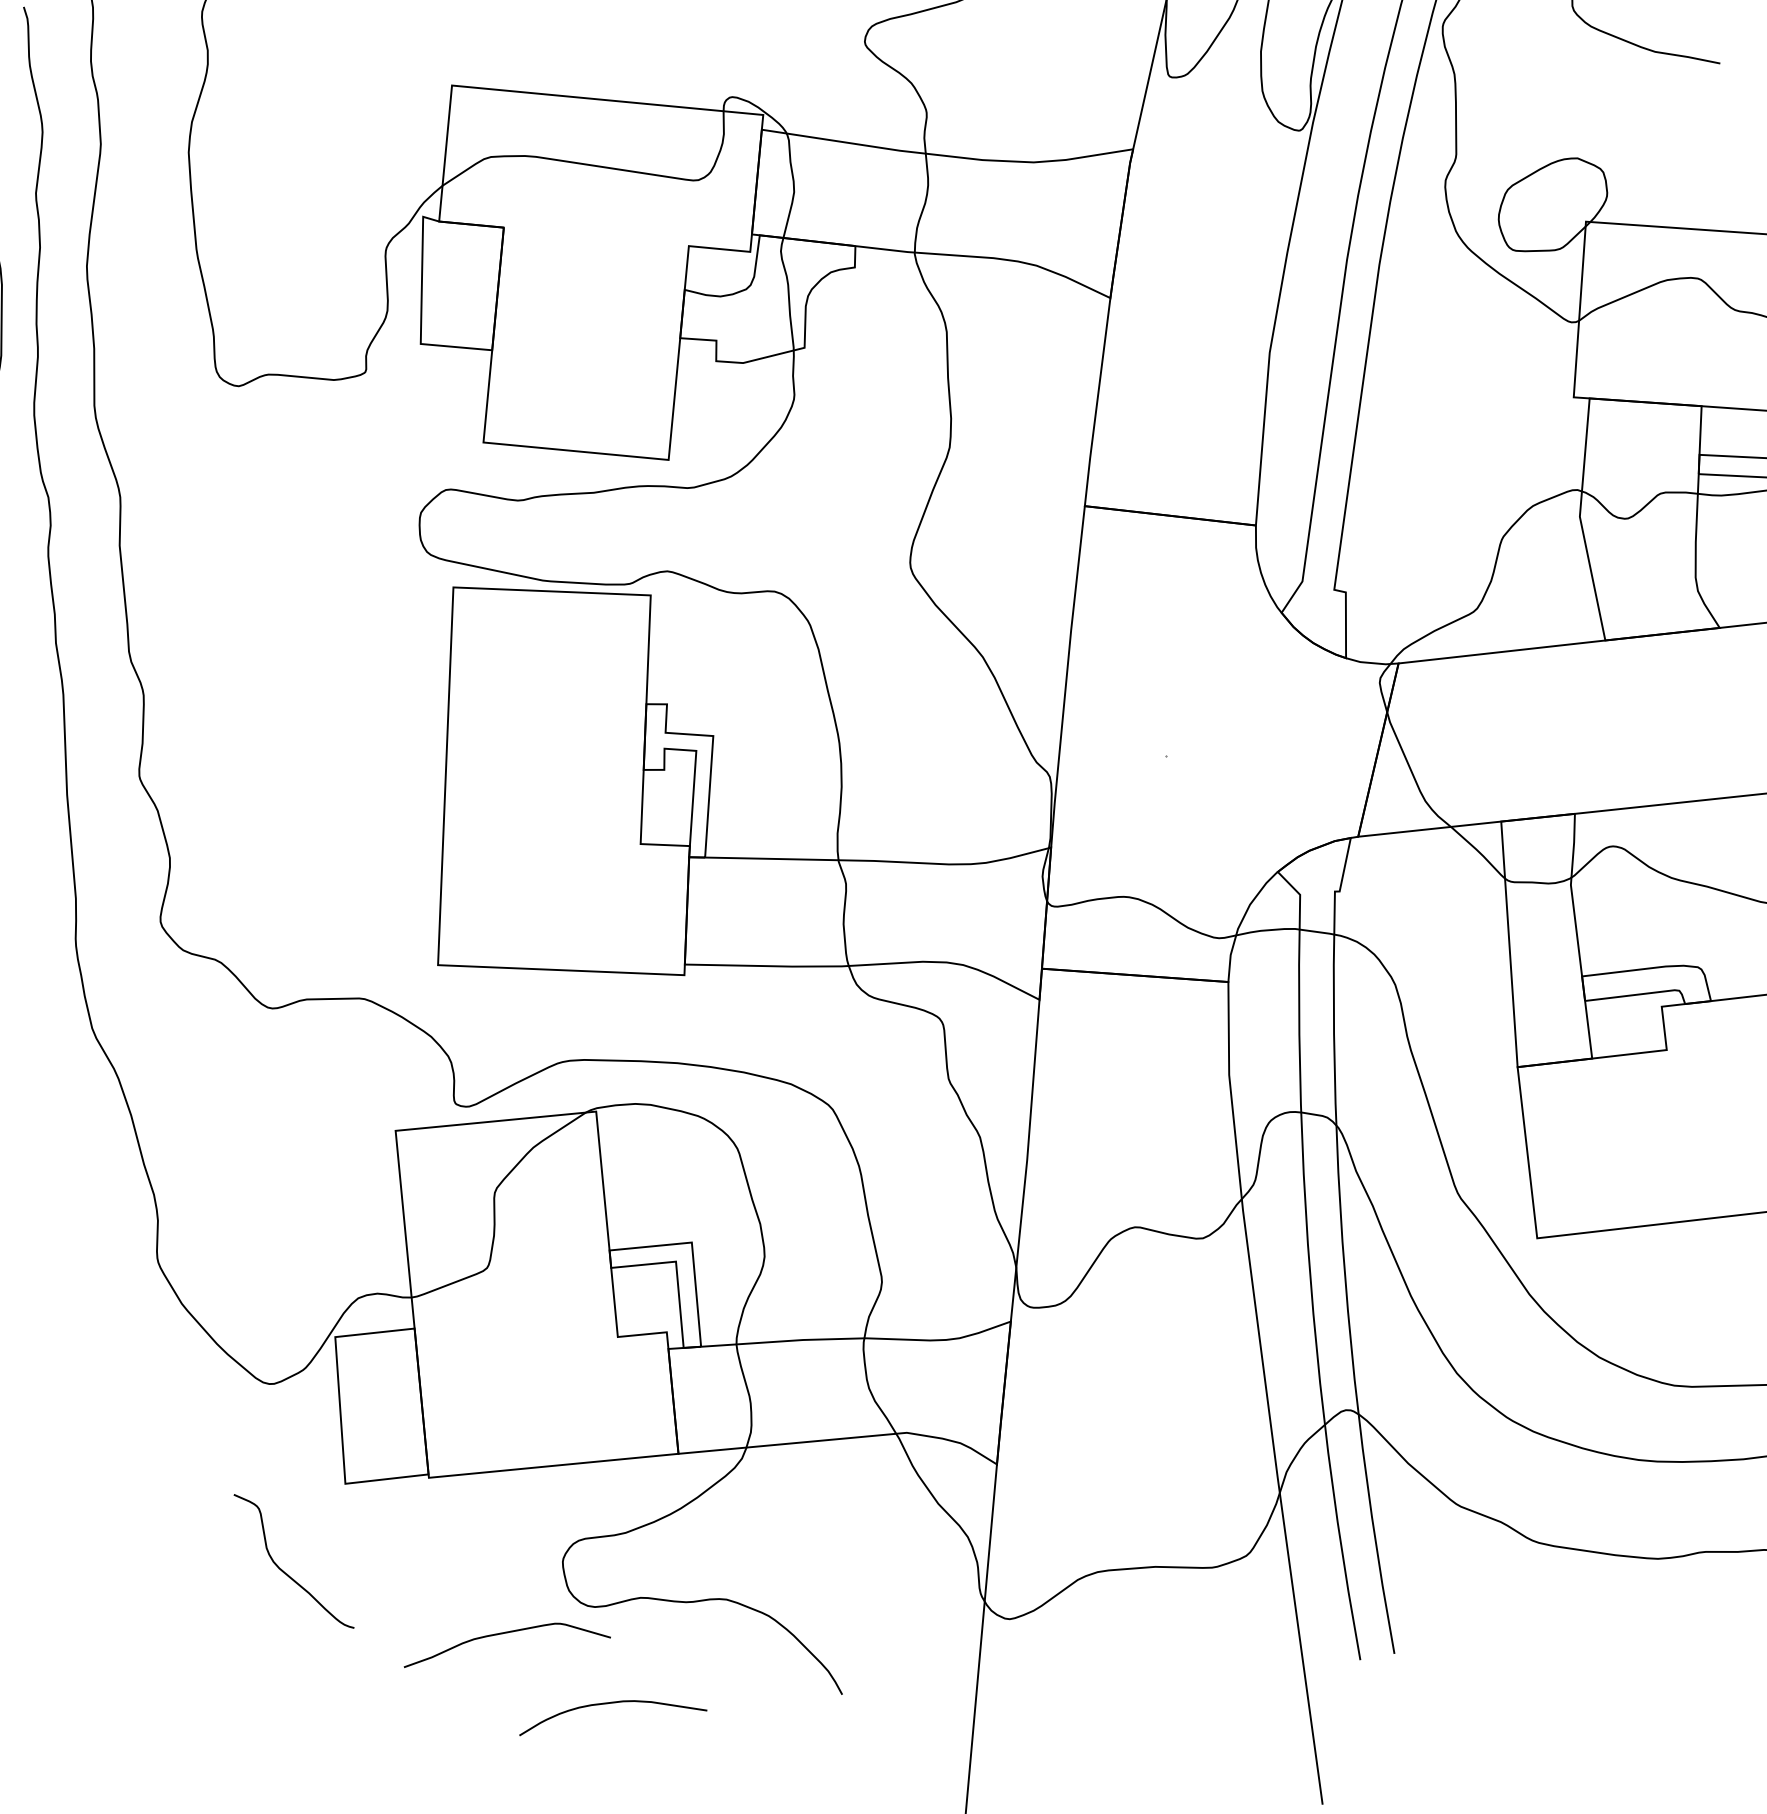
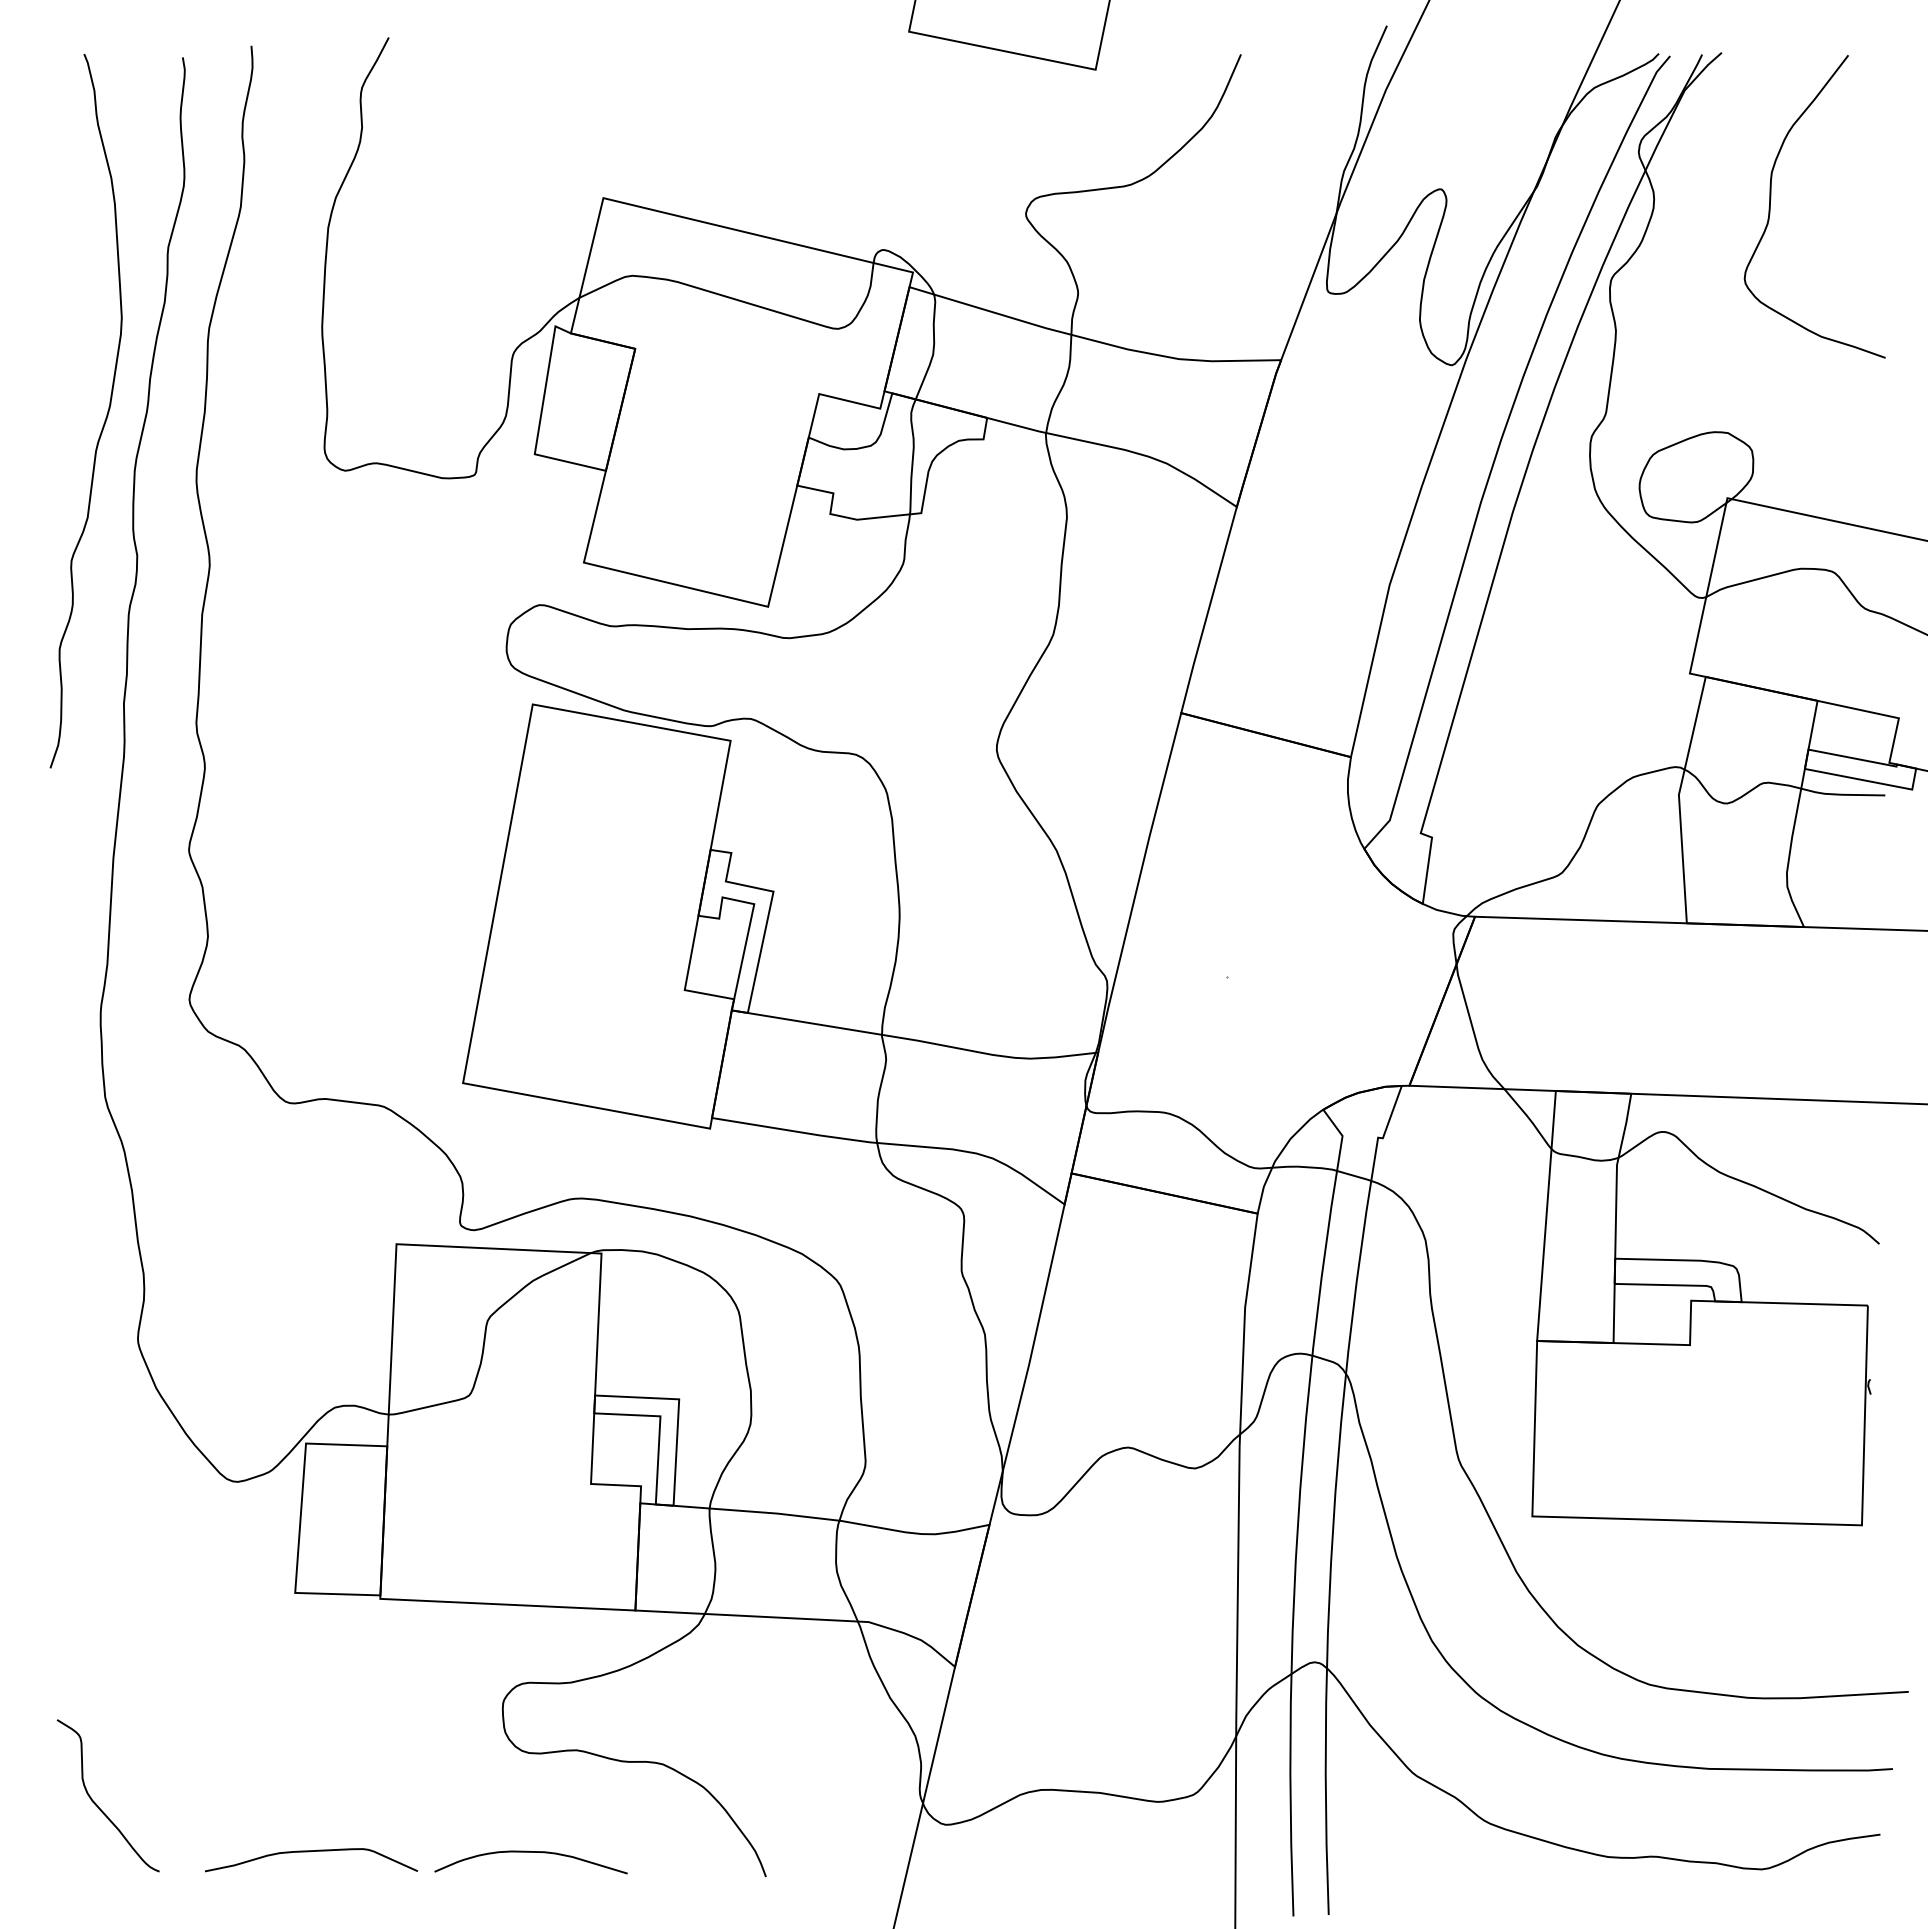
curve: (284, 1571) -> (97, 1804), moved
curve: (503, 1634) -> (310, 1852), moved

